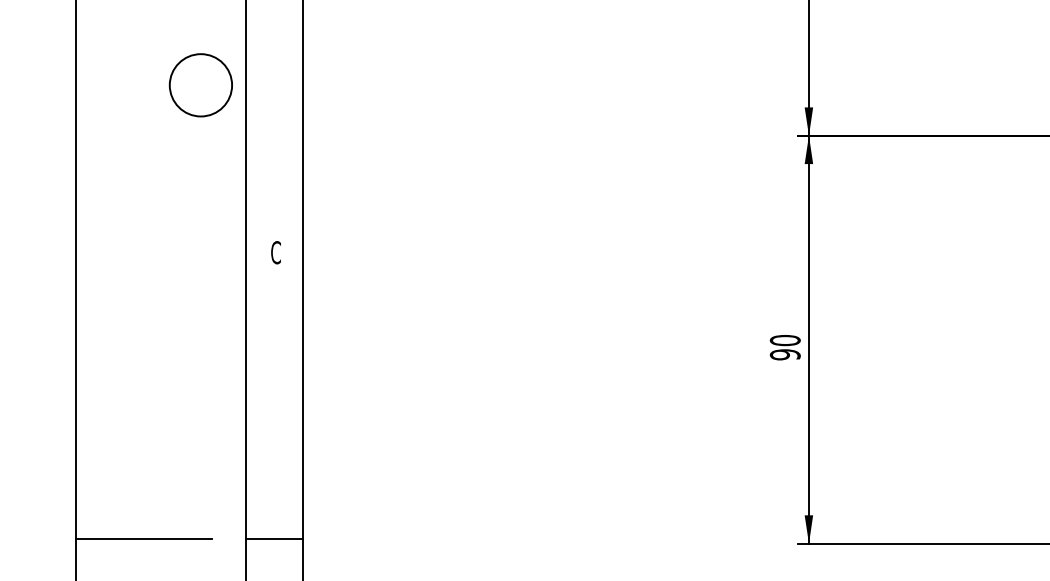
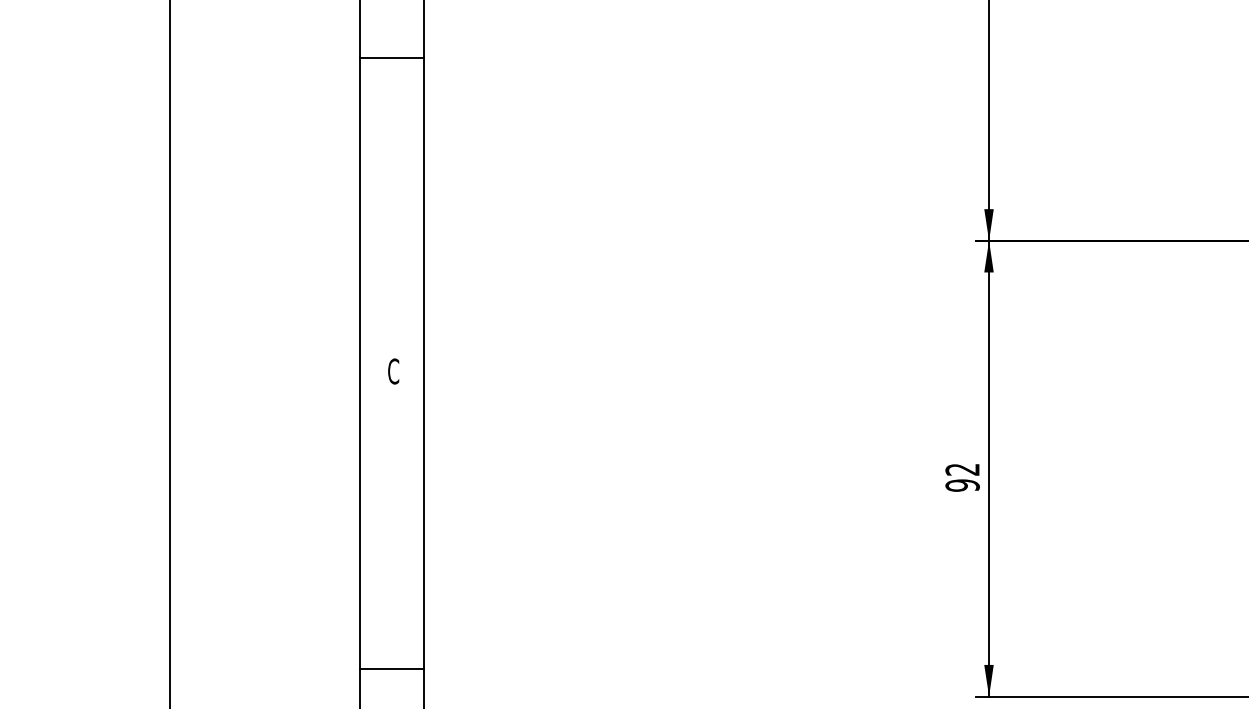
circle: (200, 85) -> (309, 184), removed
text: (785, 340) -> (962, 469), 90 -> 92
line: (144, 538) -> (246, 690), removed
line: (274, 538) -> (391, 668), moved

